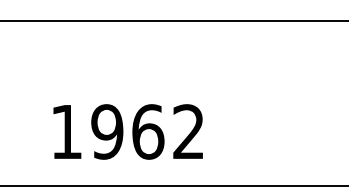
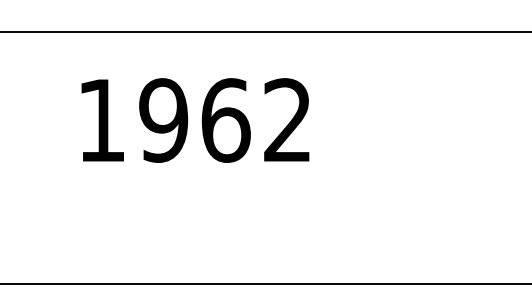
text: (127, 131) -> (194, 119), moved

